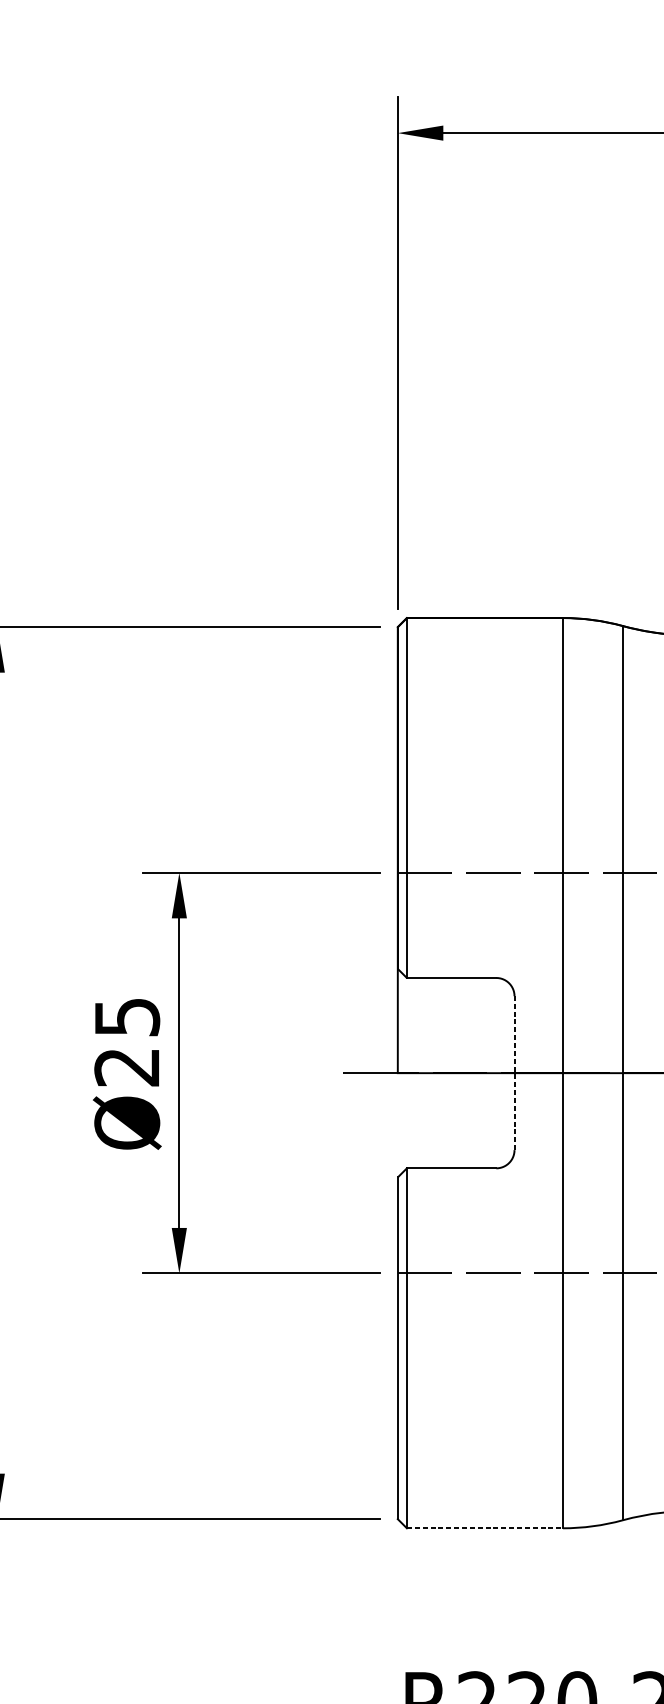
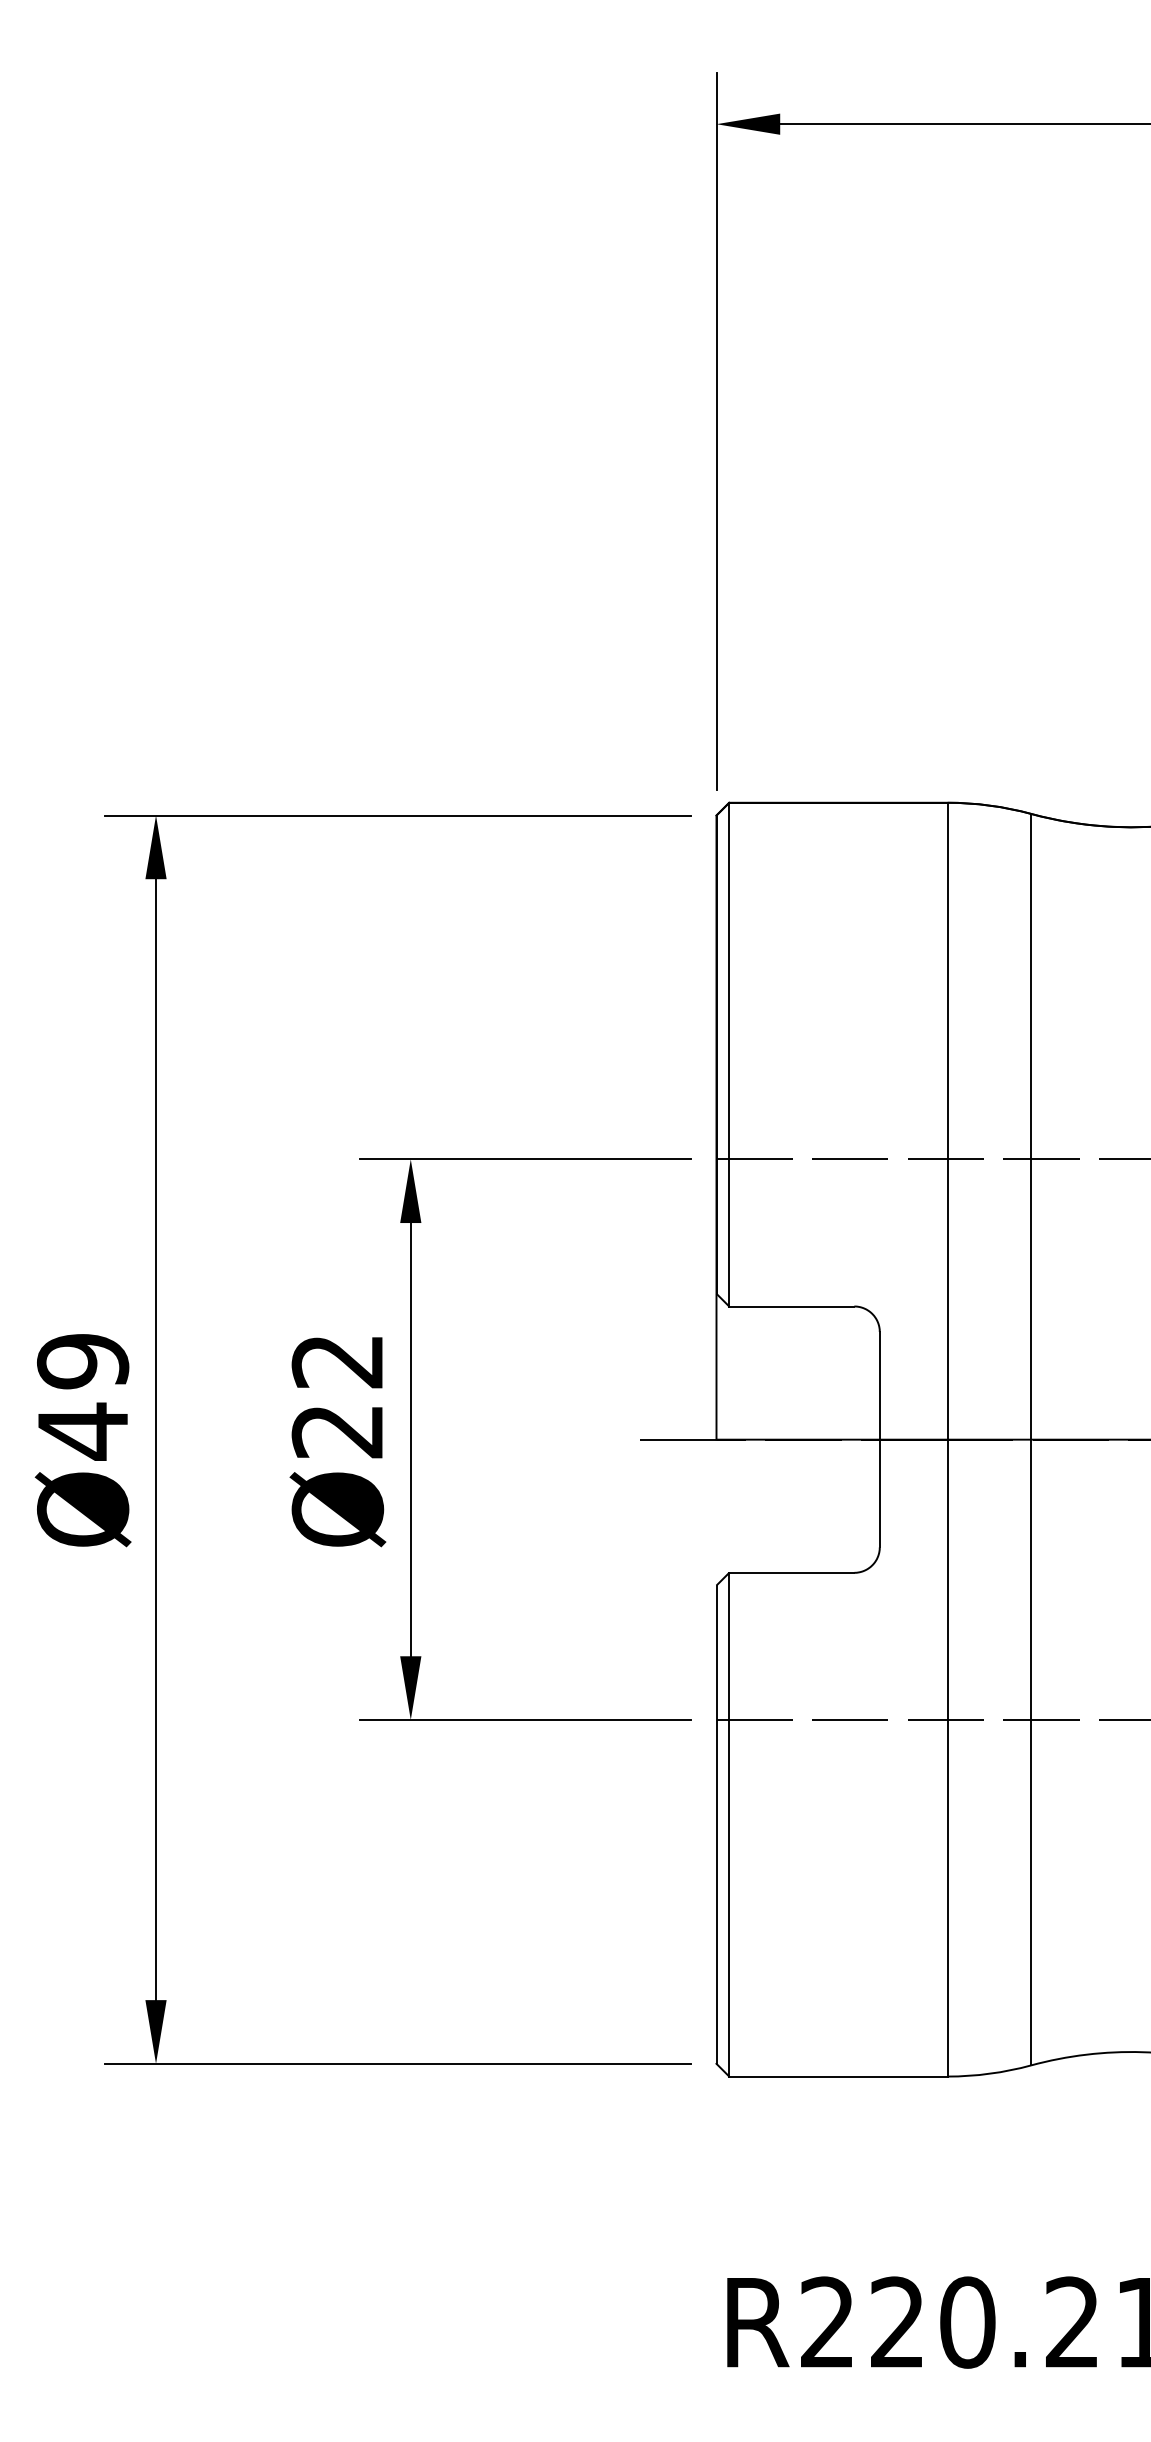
text: (126, 1018) -> (337, 1362), Ø25 -> Ø22
line: (514, 1073) -> (879, 1439), dashed -> solid
line: (485, 1528) -> (838, 2076), dashed -> solid

